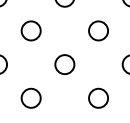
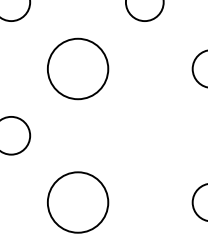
circle: (30, 30) -> (76, 68), size x1.6
circle: (64, 64) -> (144, 135), removed
circle: (30, 97) -> (76, 200), size x1.6

